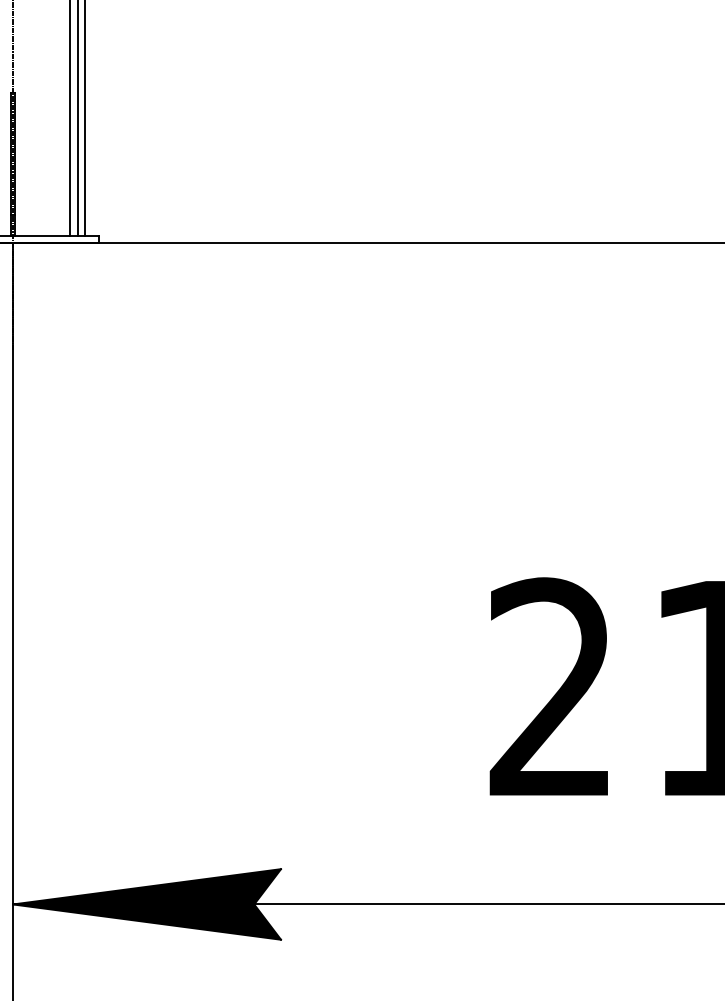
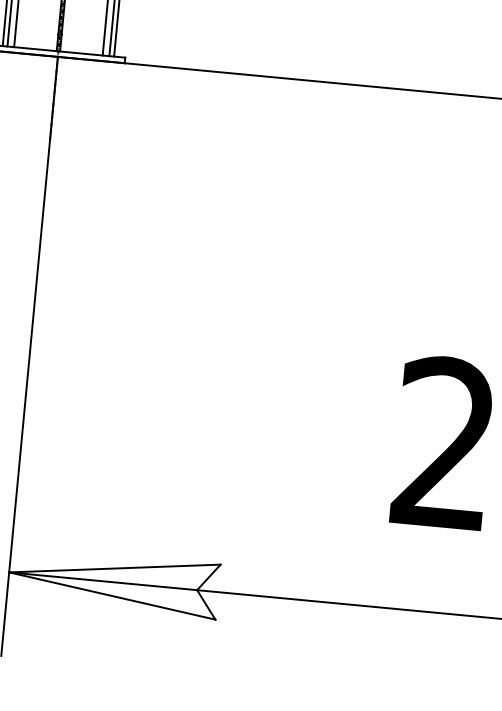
fill: (147, 904) -> (113, 582), removed

